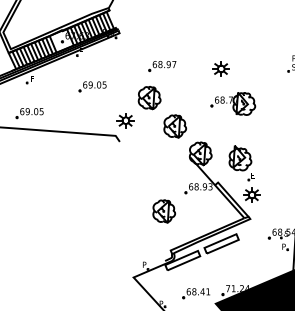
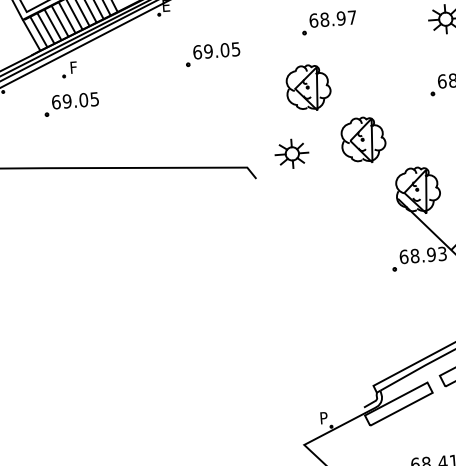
part: (92, 86) -> (212, 54), moved
part: (29, 113) -> (70, 104), moved
part: (125, 120) -> (291, 153), moved
part: (164, 211) -> (355, 309), removed

